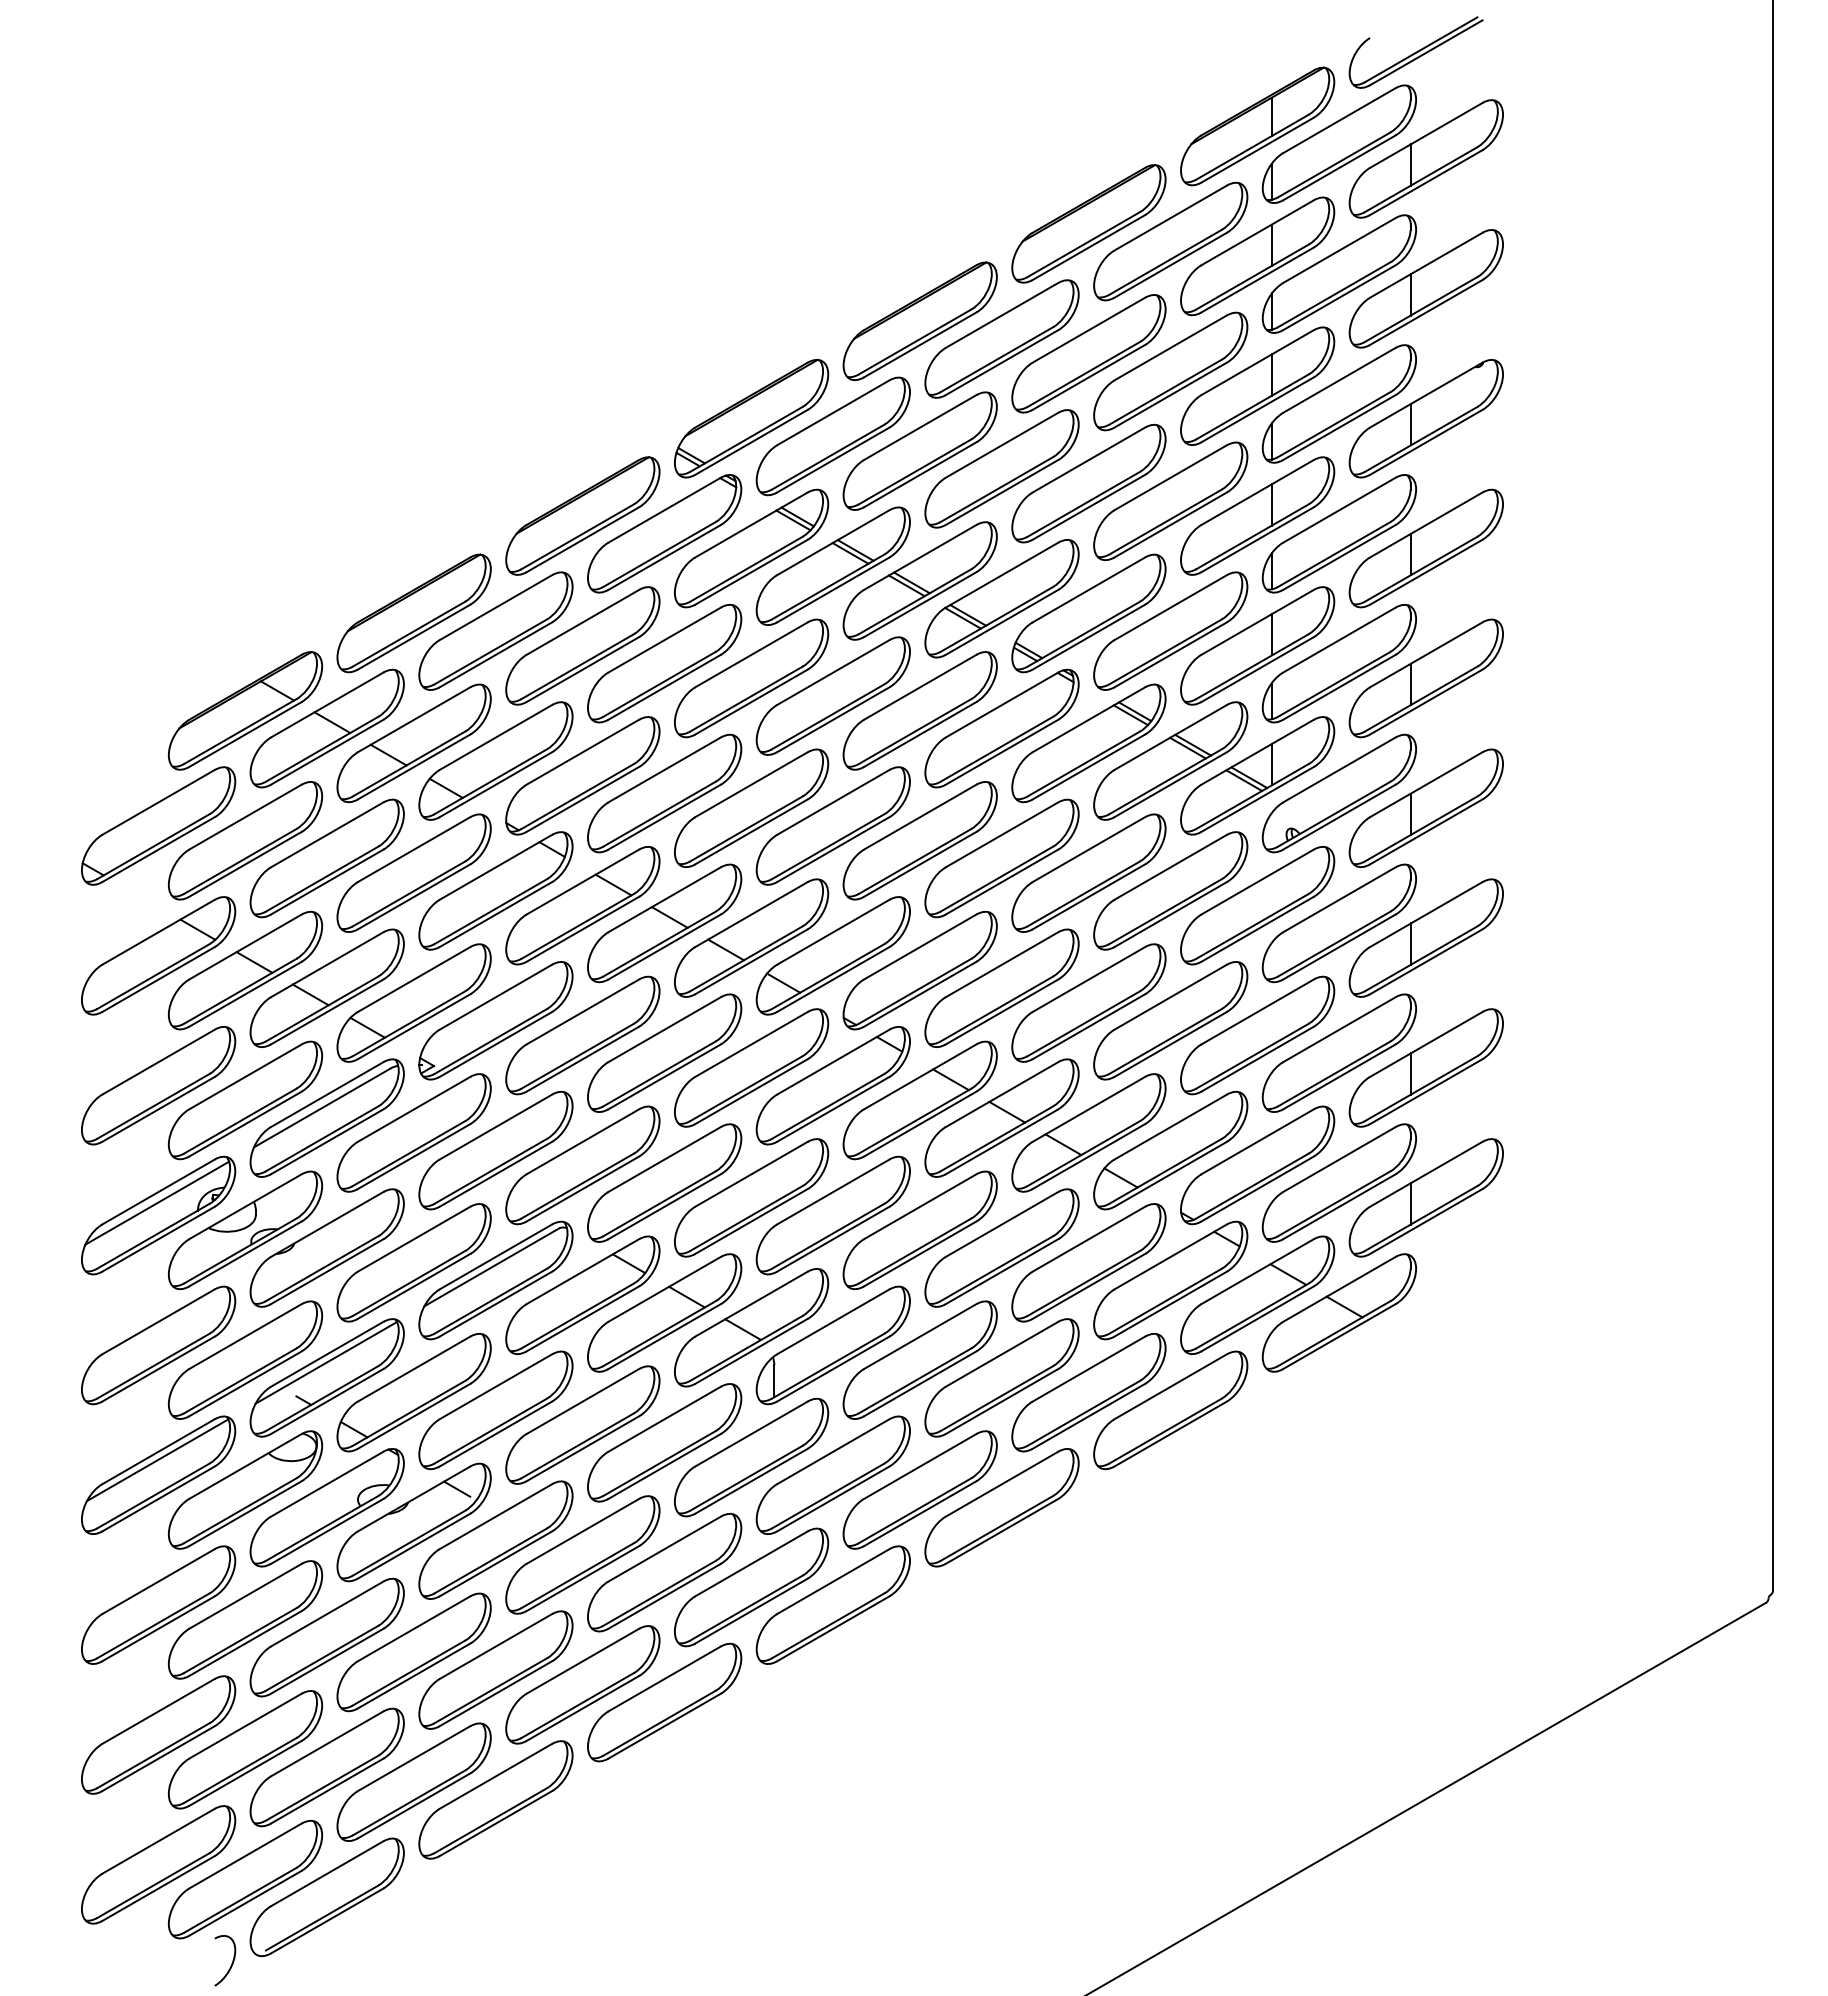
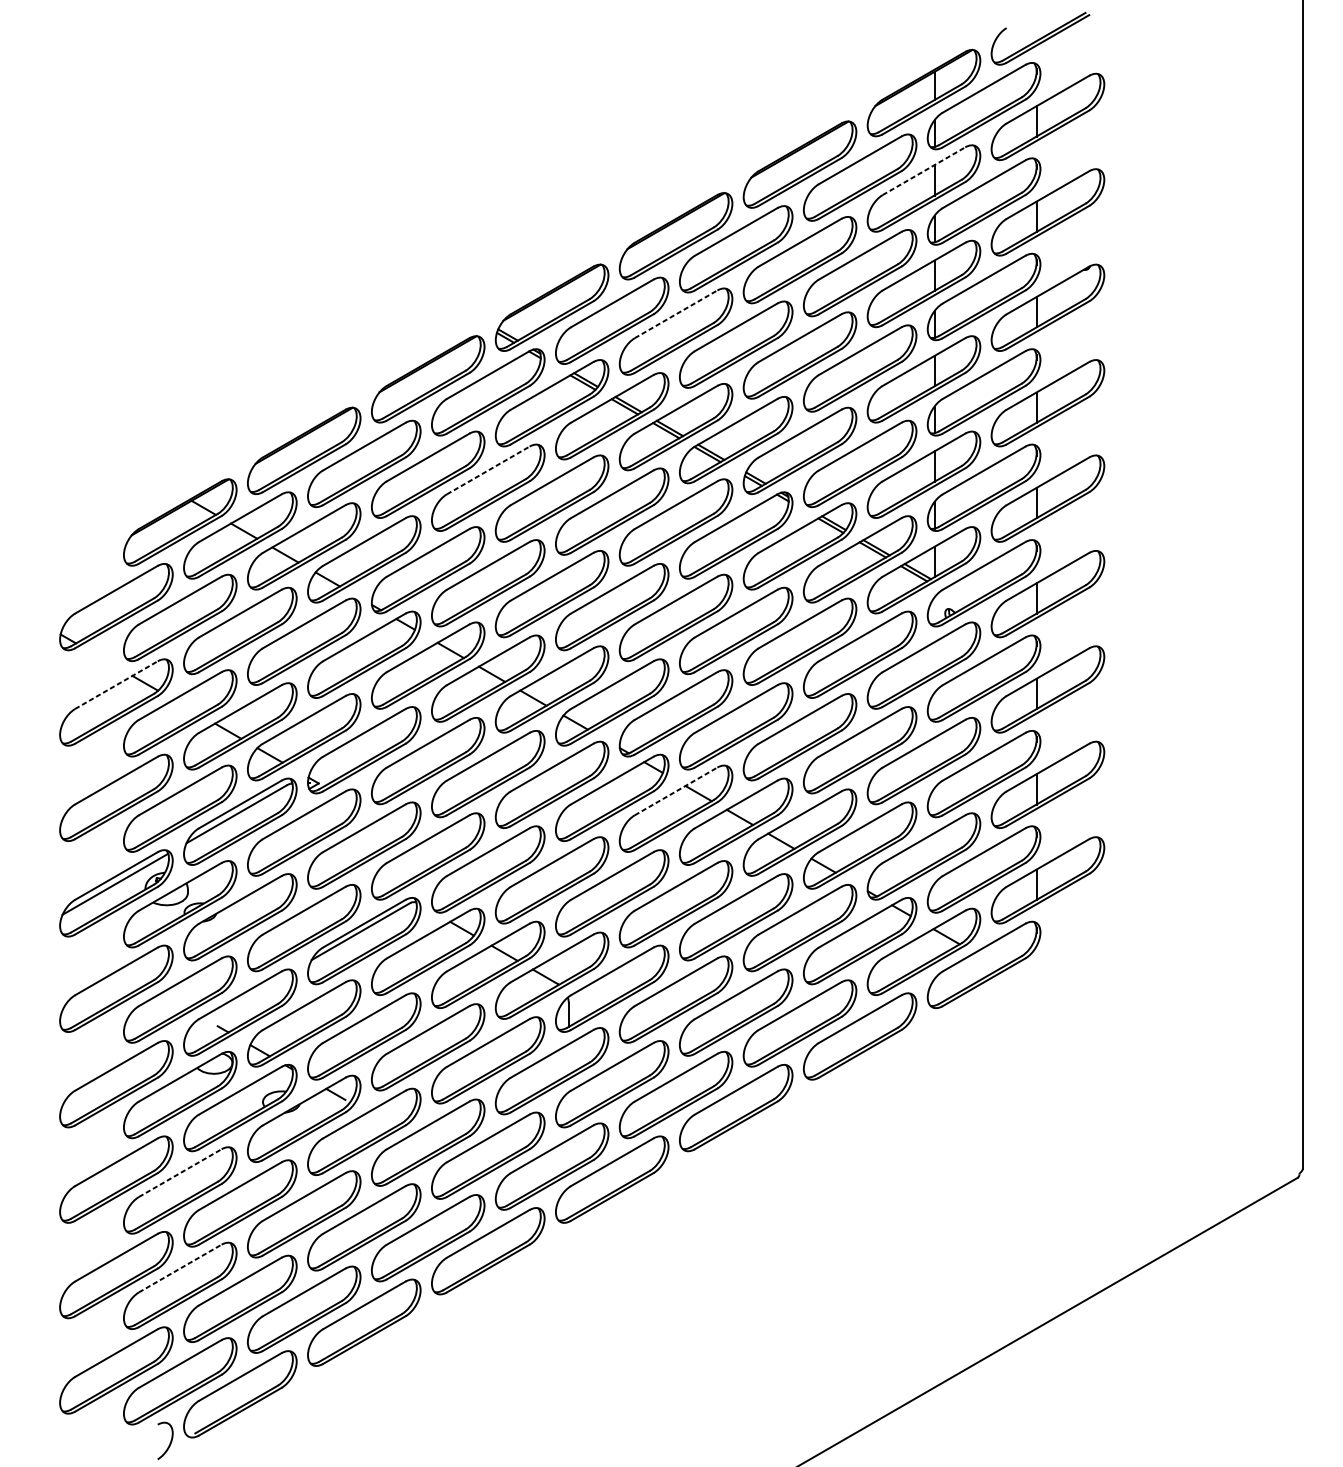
line: (1257, 232) -> (923, 171), solid -> dashed
line: (920, 427) -> (676, 314), solid -> dashed
line: (664, 640) -> (488, 470), solid -> dashed
line: (158, 932) -> (116, 685), solid -> dashed
line: (254, 962) -> (186, 707), removed
line: (920, 1076) -> (676, 791), solid -> dashed
line: (1344, 1306) -> (987, 960), removed
line: (326, 1362) -> (239, 1001), removed
line: (157, 1460) -> (115, 1073), removed
line: (245, 1596) -> (180, 1173), solid -> dashed
line: (245, 1726) -> (180, 1268), solid -> dashed

